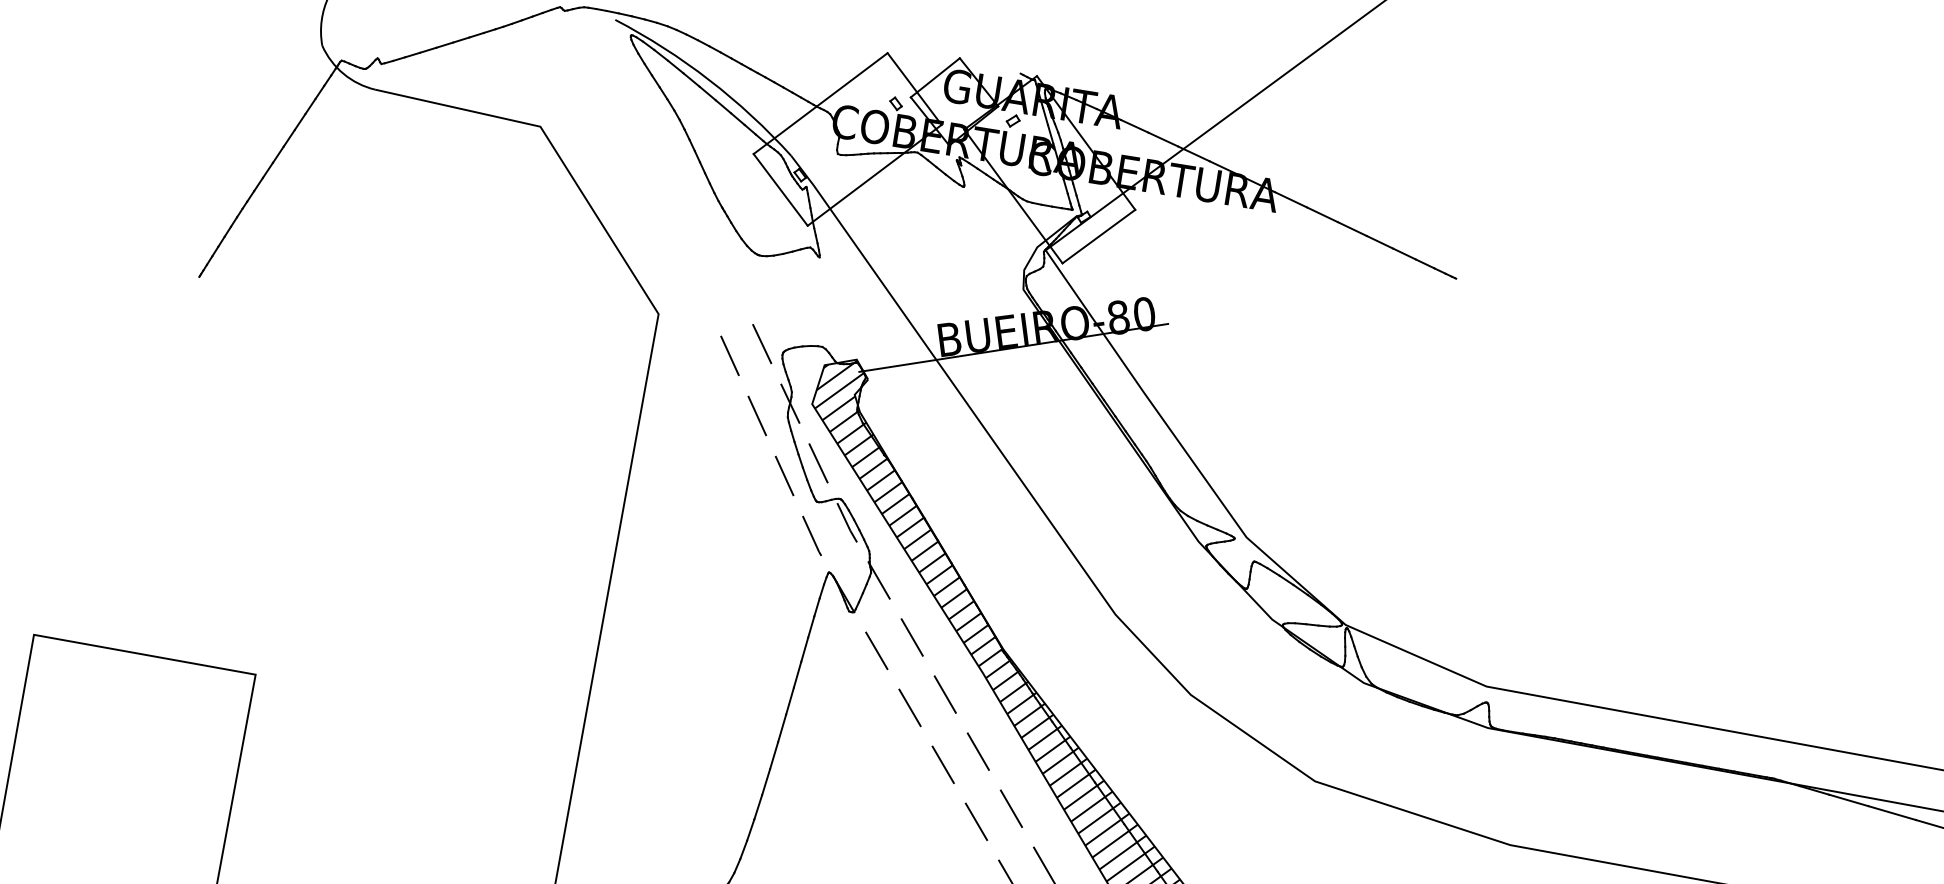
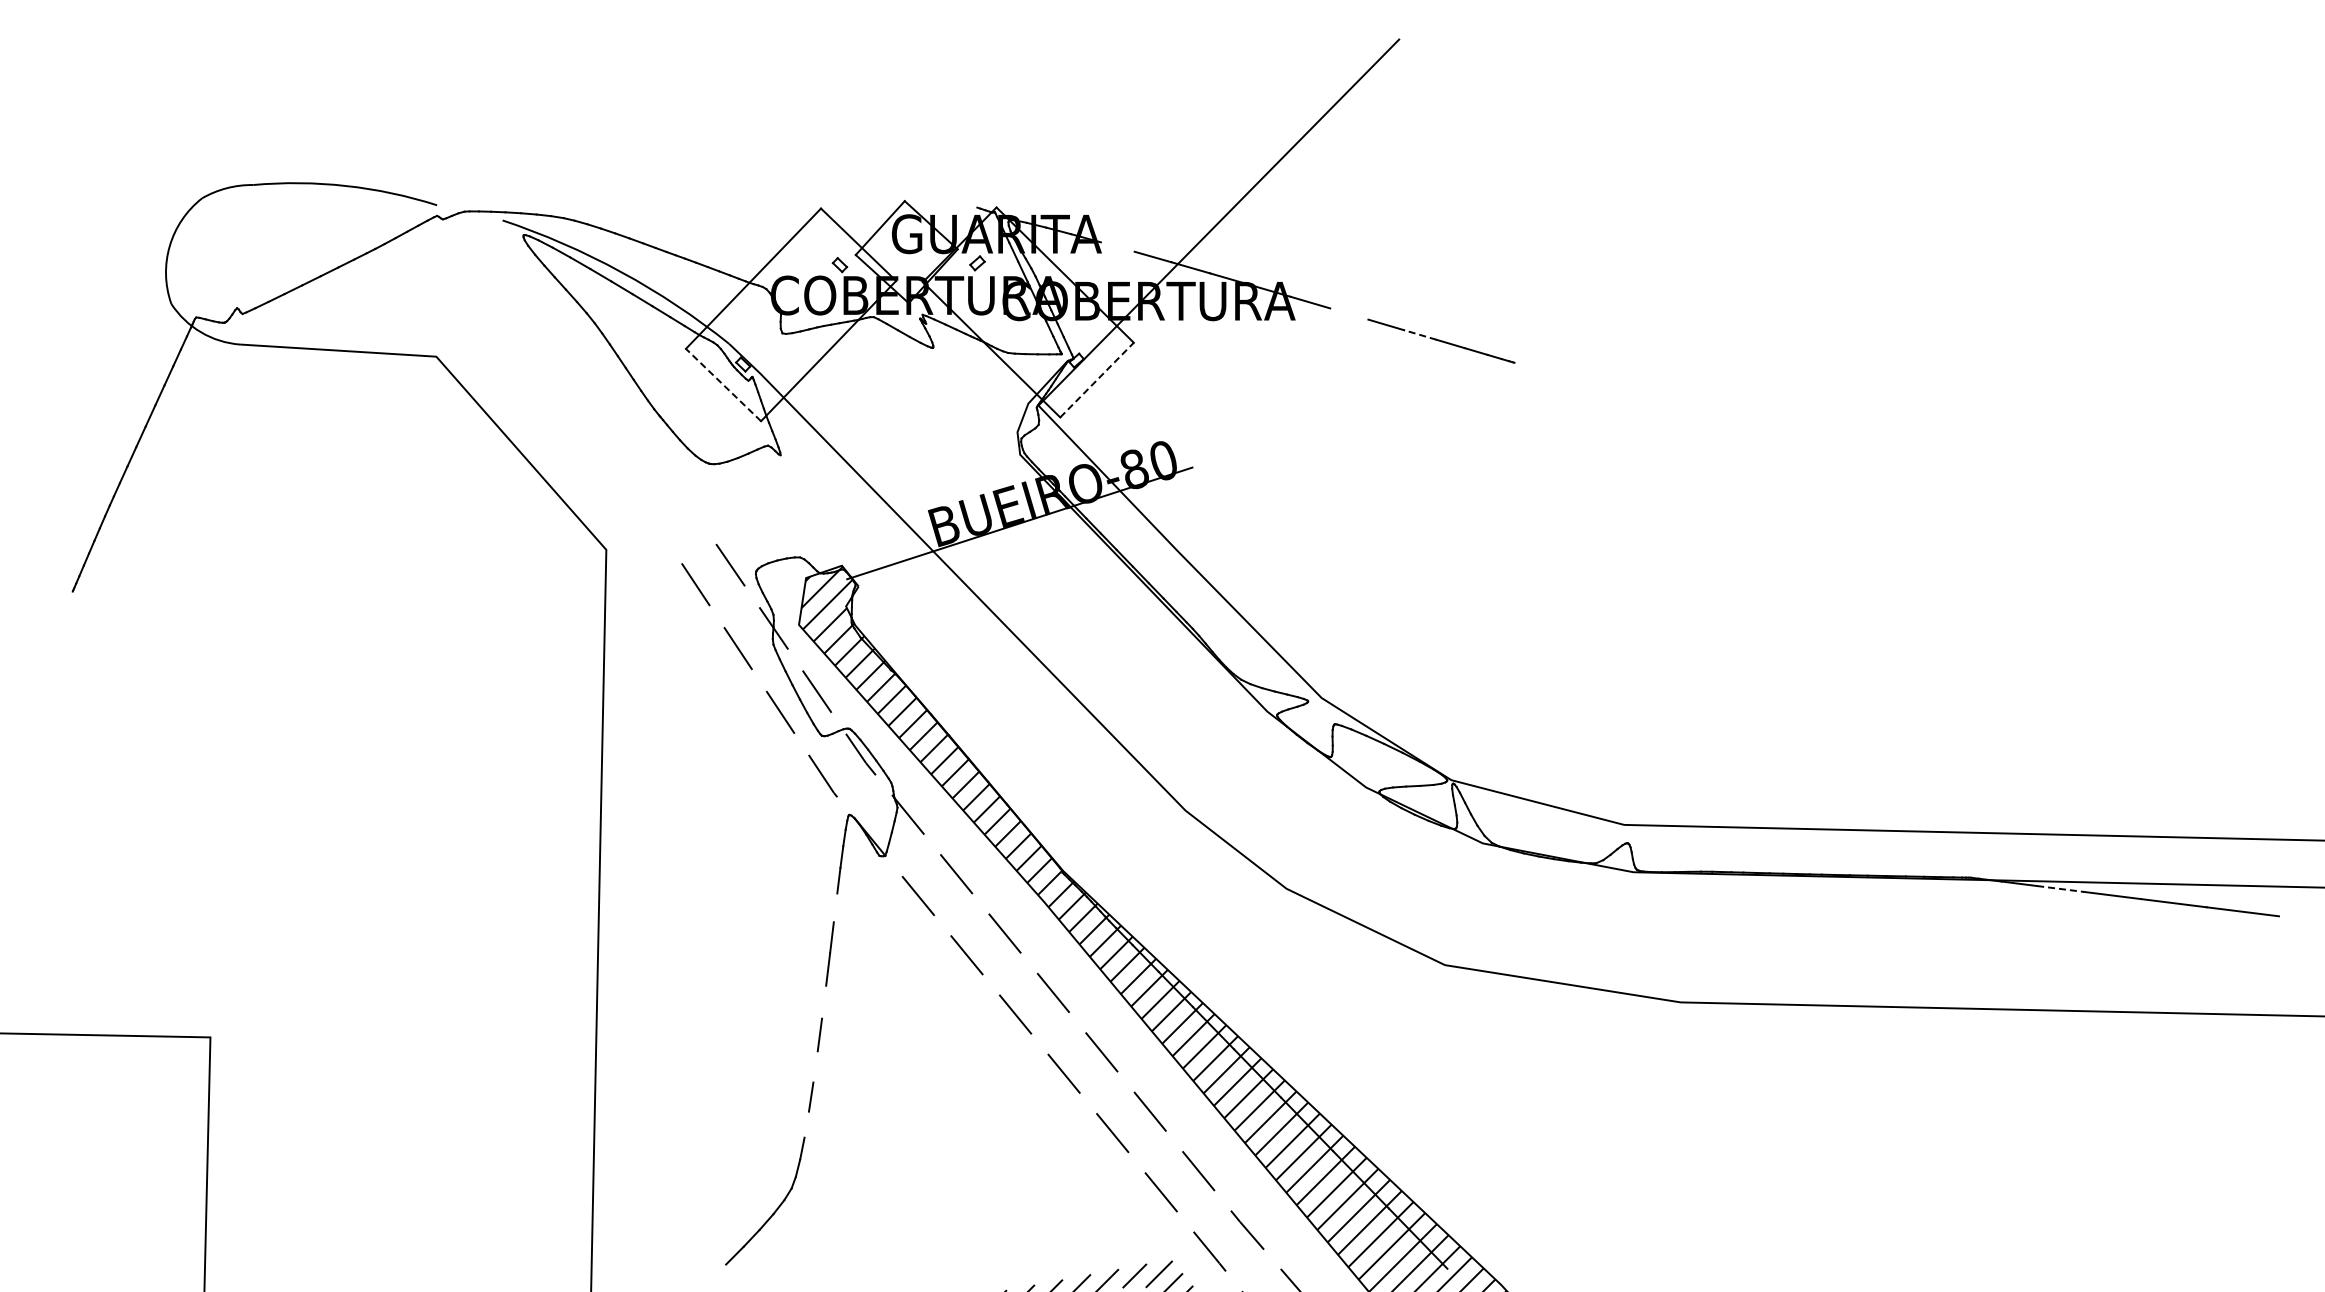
line: (1134, 125) -> (1117, 246), removed
line: (780, 189) -> (723, 384), solid -> dashed
line: (1322, 214) -> (1349, 313), removed
line: (1099, 236) -> (1097, 379), solid -> dashed
line: (1379, 242) -> (1420, 335), solid -> dashed
line: (804, 649) -> (835, 907), removed
line: (782, 727) -> (824, 1001), removed
line: (766, 781) -> (815, 1066), removed
line: (1848, 800) -> (2060, 888), solid -> dashed
line: (750, 829) -> (806, 1124), removed

